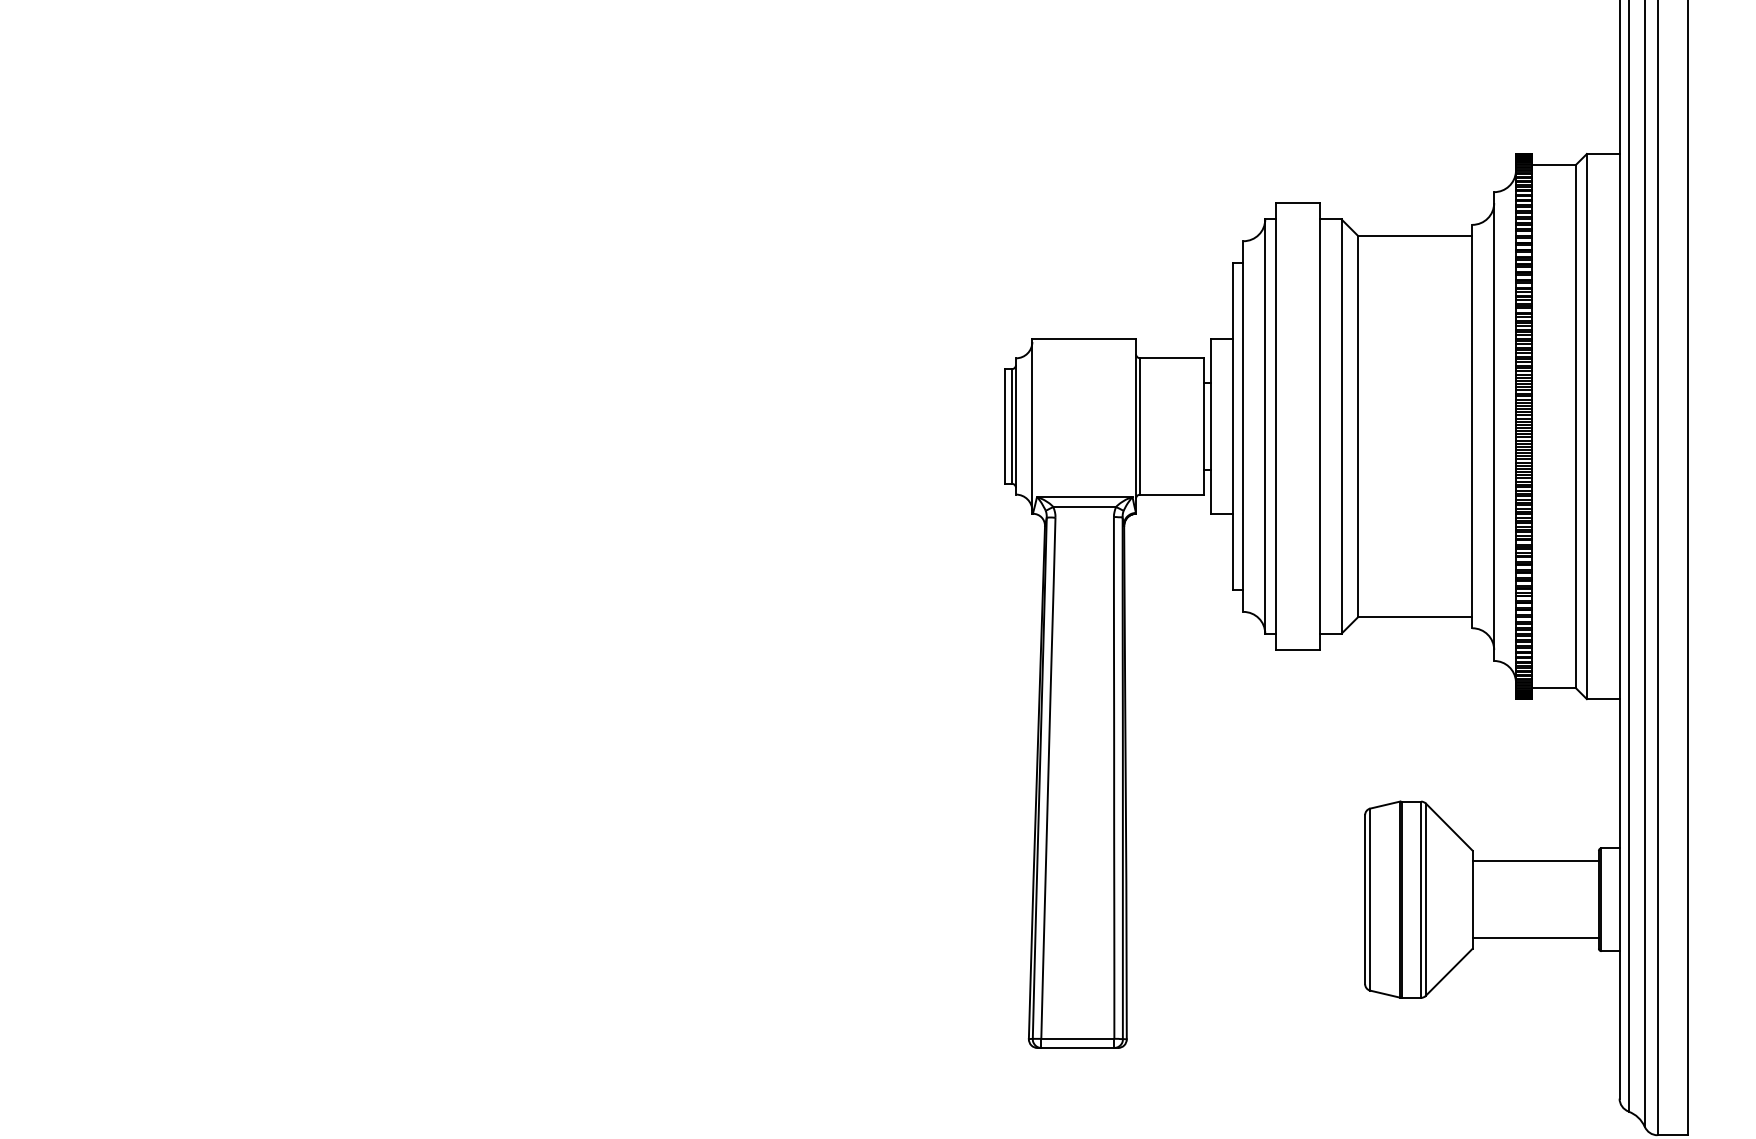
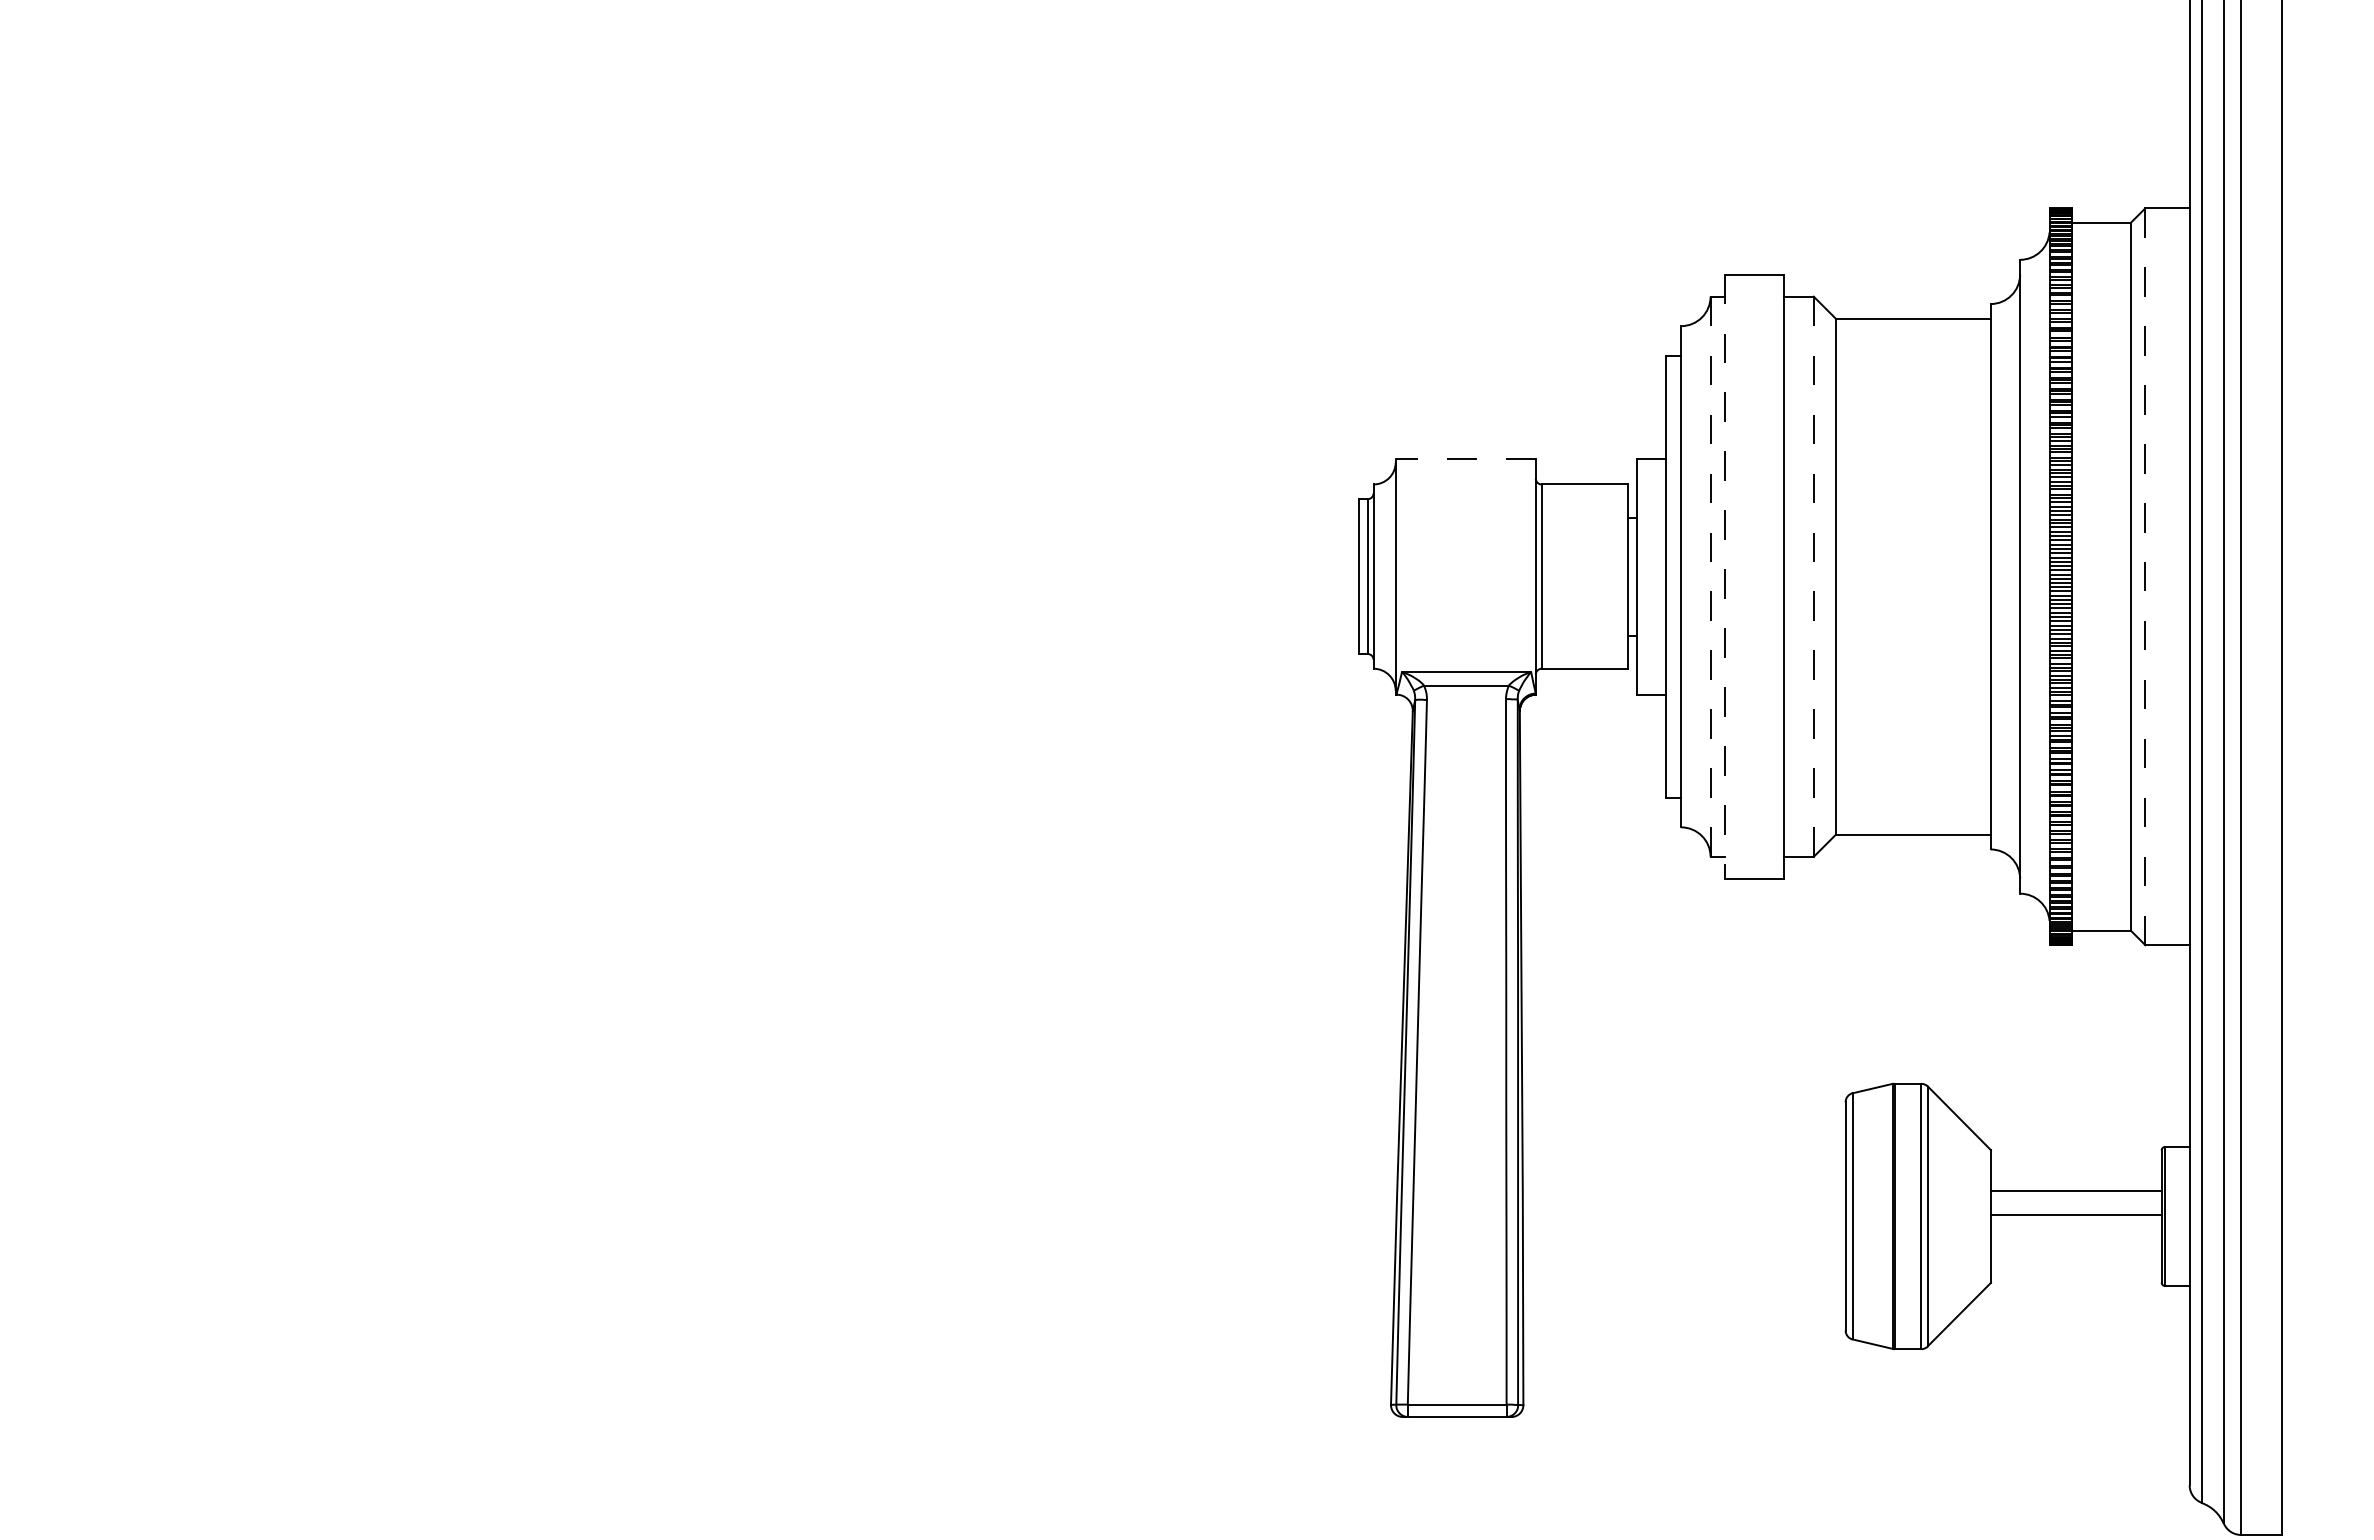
line: (1083, 339) -> (1465, 458), solid -> dashed
line: (1586, 426) -> (2145, 576), solid -> dashed
line: (1265, 427) -> (1710, 577), solid -> dashed
line: (1276, 427) -> (1725, 577), solid -> dashed
line: (1341, 427) -> (1813, 577), solid -> dashed
line: (1535, 861) -> (2075, 1215), moved
line: (1535, 938) -> (2075, 1190), moved

